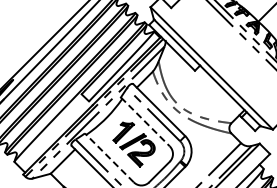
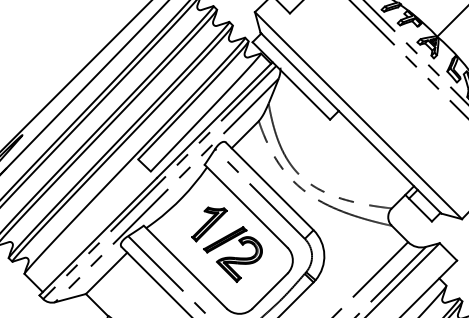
line: (145, 121) -> (246, 205), dashed -> solid
line: (109, 157) -> (185, 266), dashed -> solid

